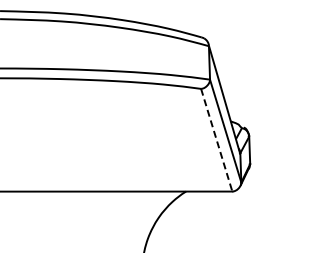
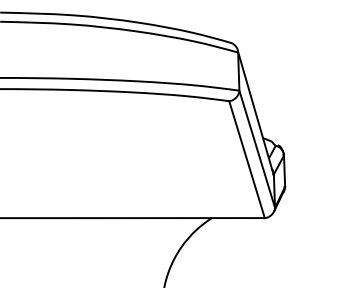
line: (216, 140) -> (246, 159), dashed -> solid

